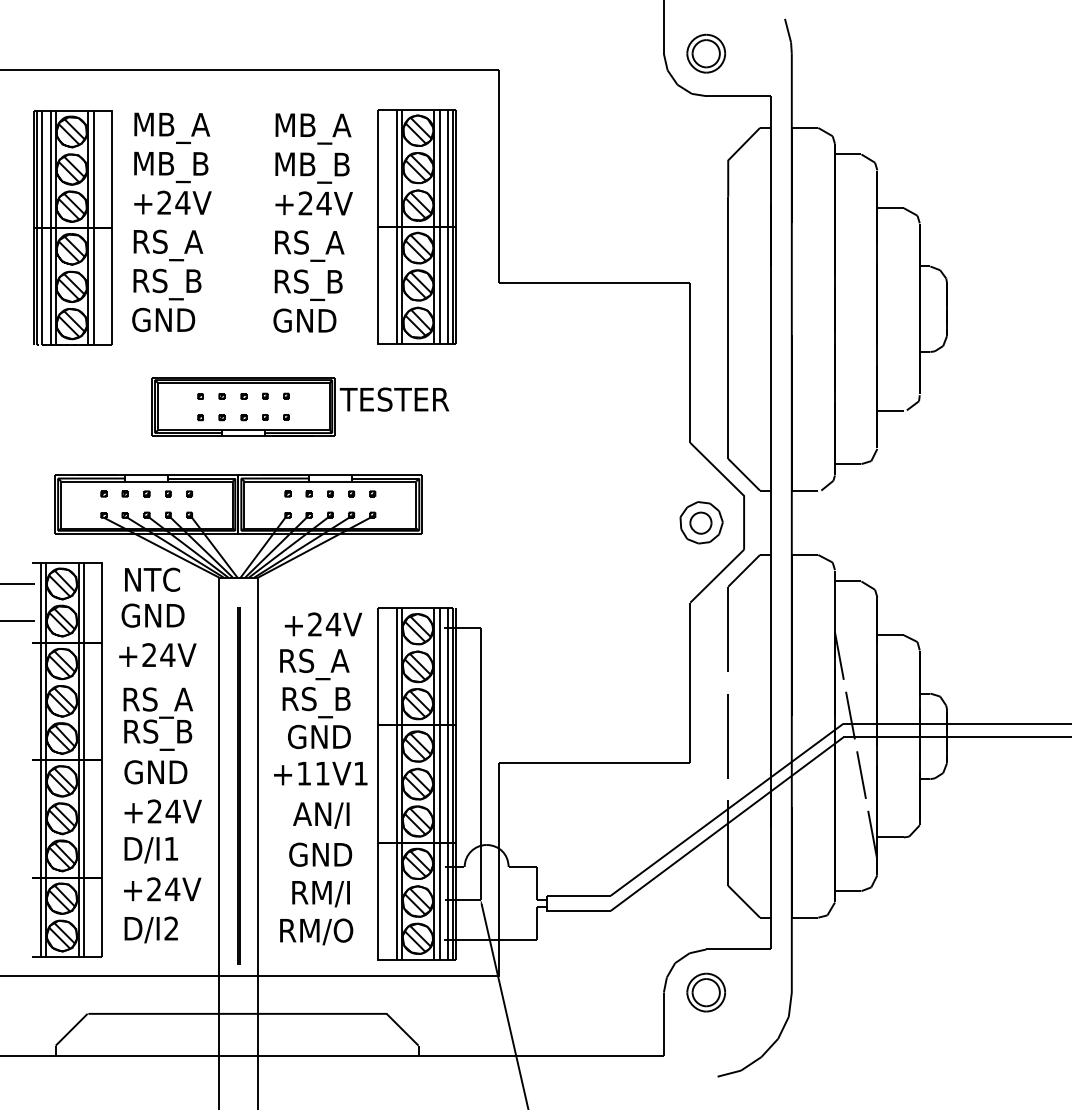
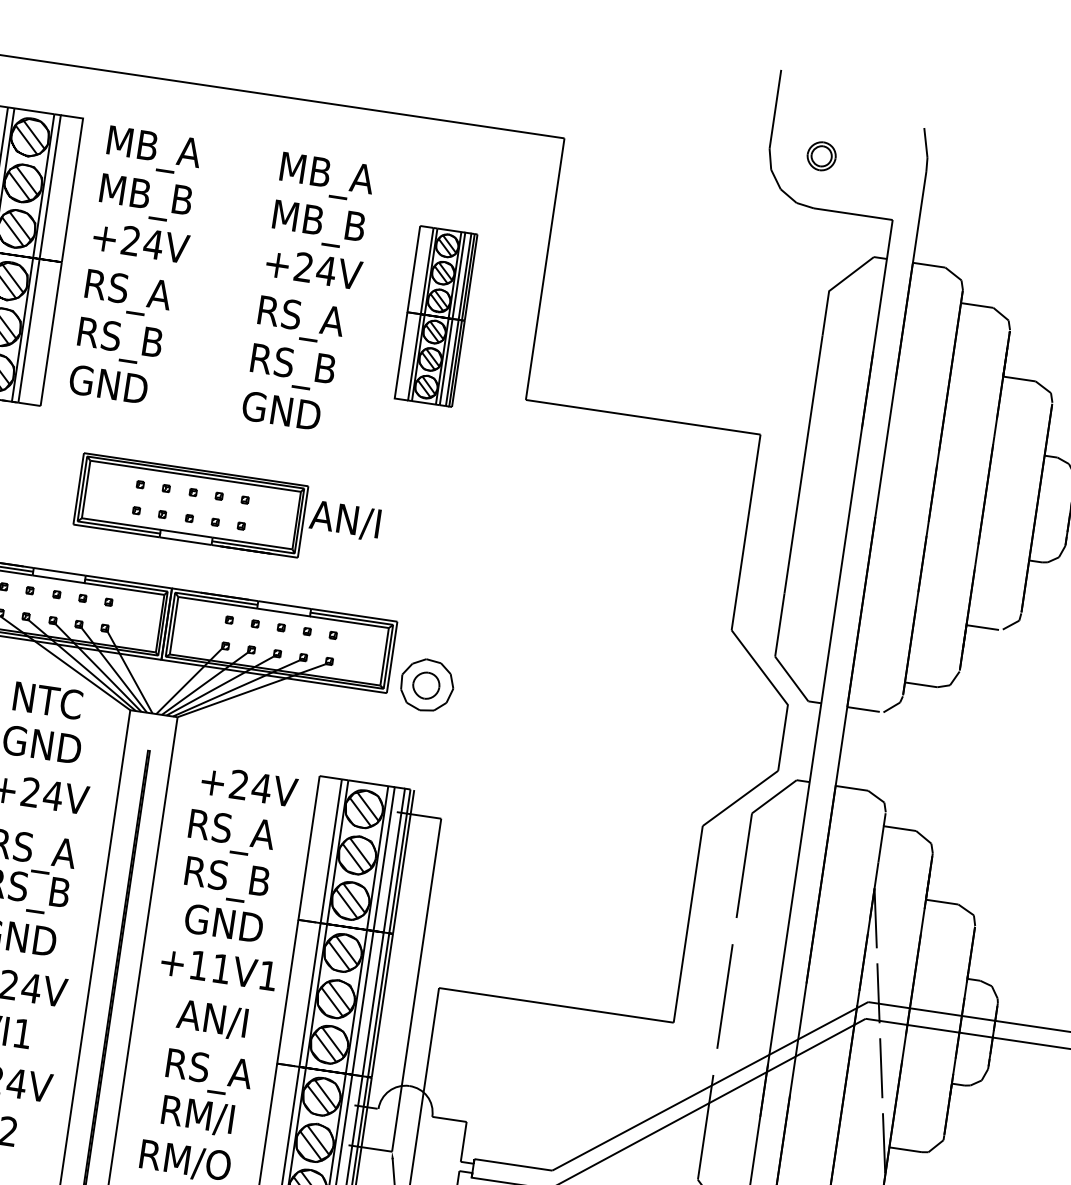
part: (706, 53) -> (821, 156), size x0.6
part: (416, 226) -> (435, 315), size x0.6
text: (394, 400) -> (376, 524), TESTER -> AN/I
part: (701, 522) -> (427, 684), moved
text: (324, 857) -> (208, 1071), GND -> RS_A

